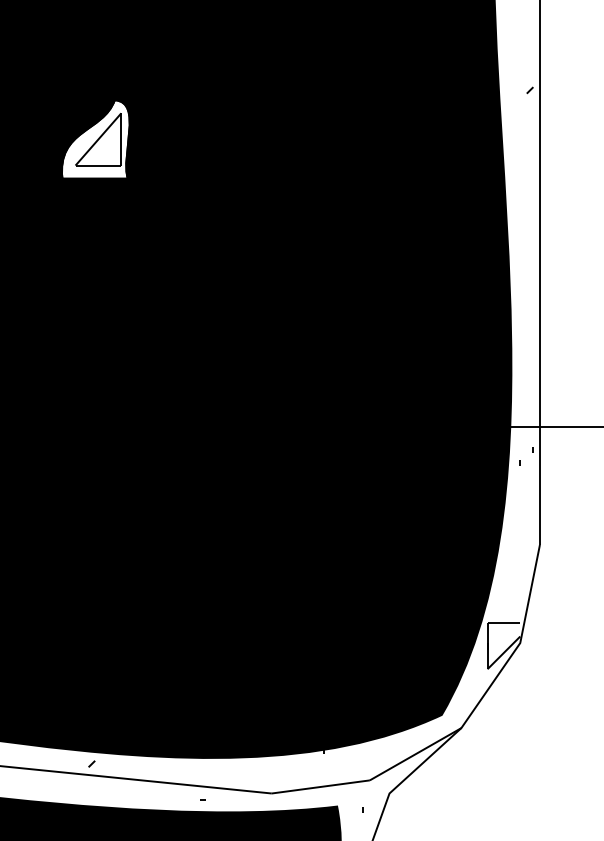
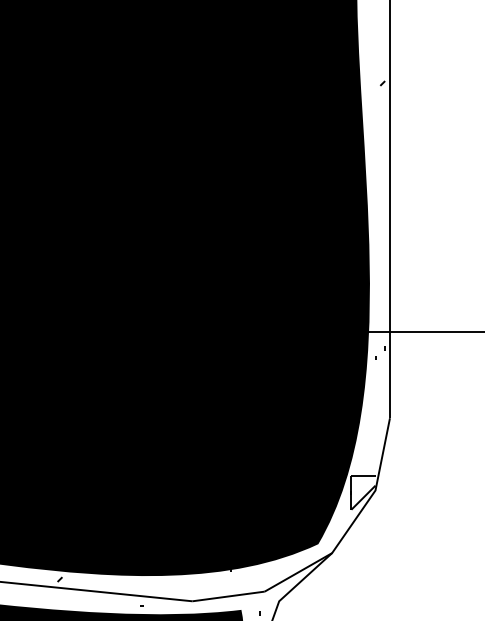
fill: (95, 139) -> (62, 119), added

